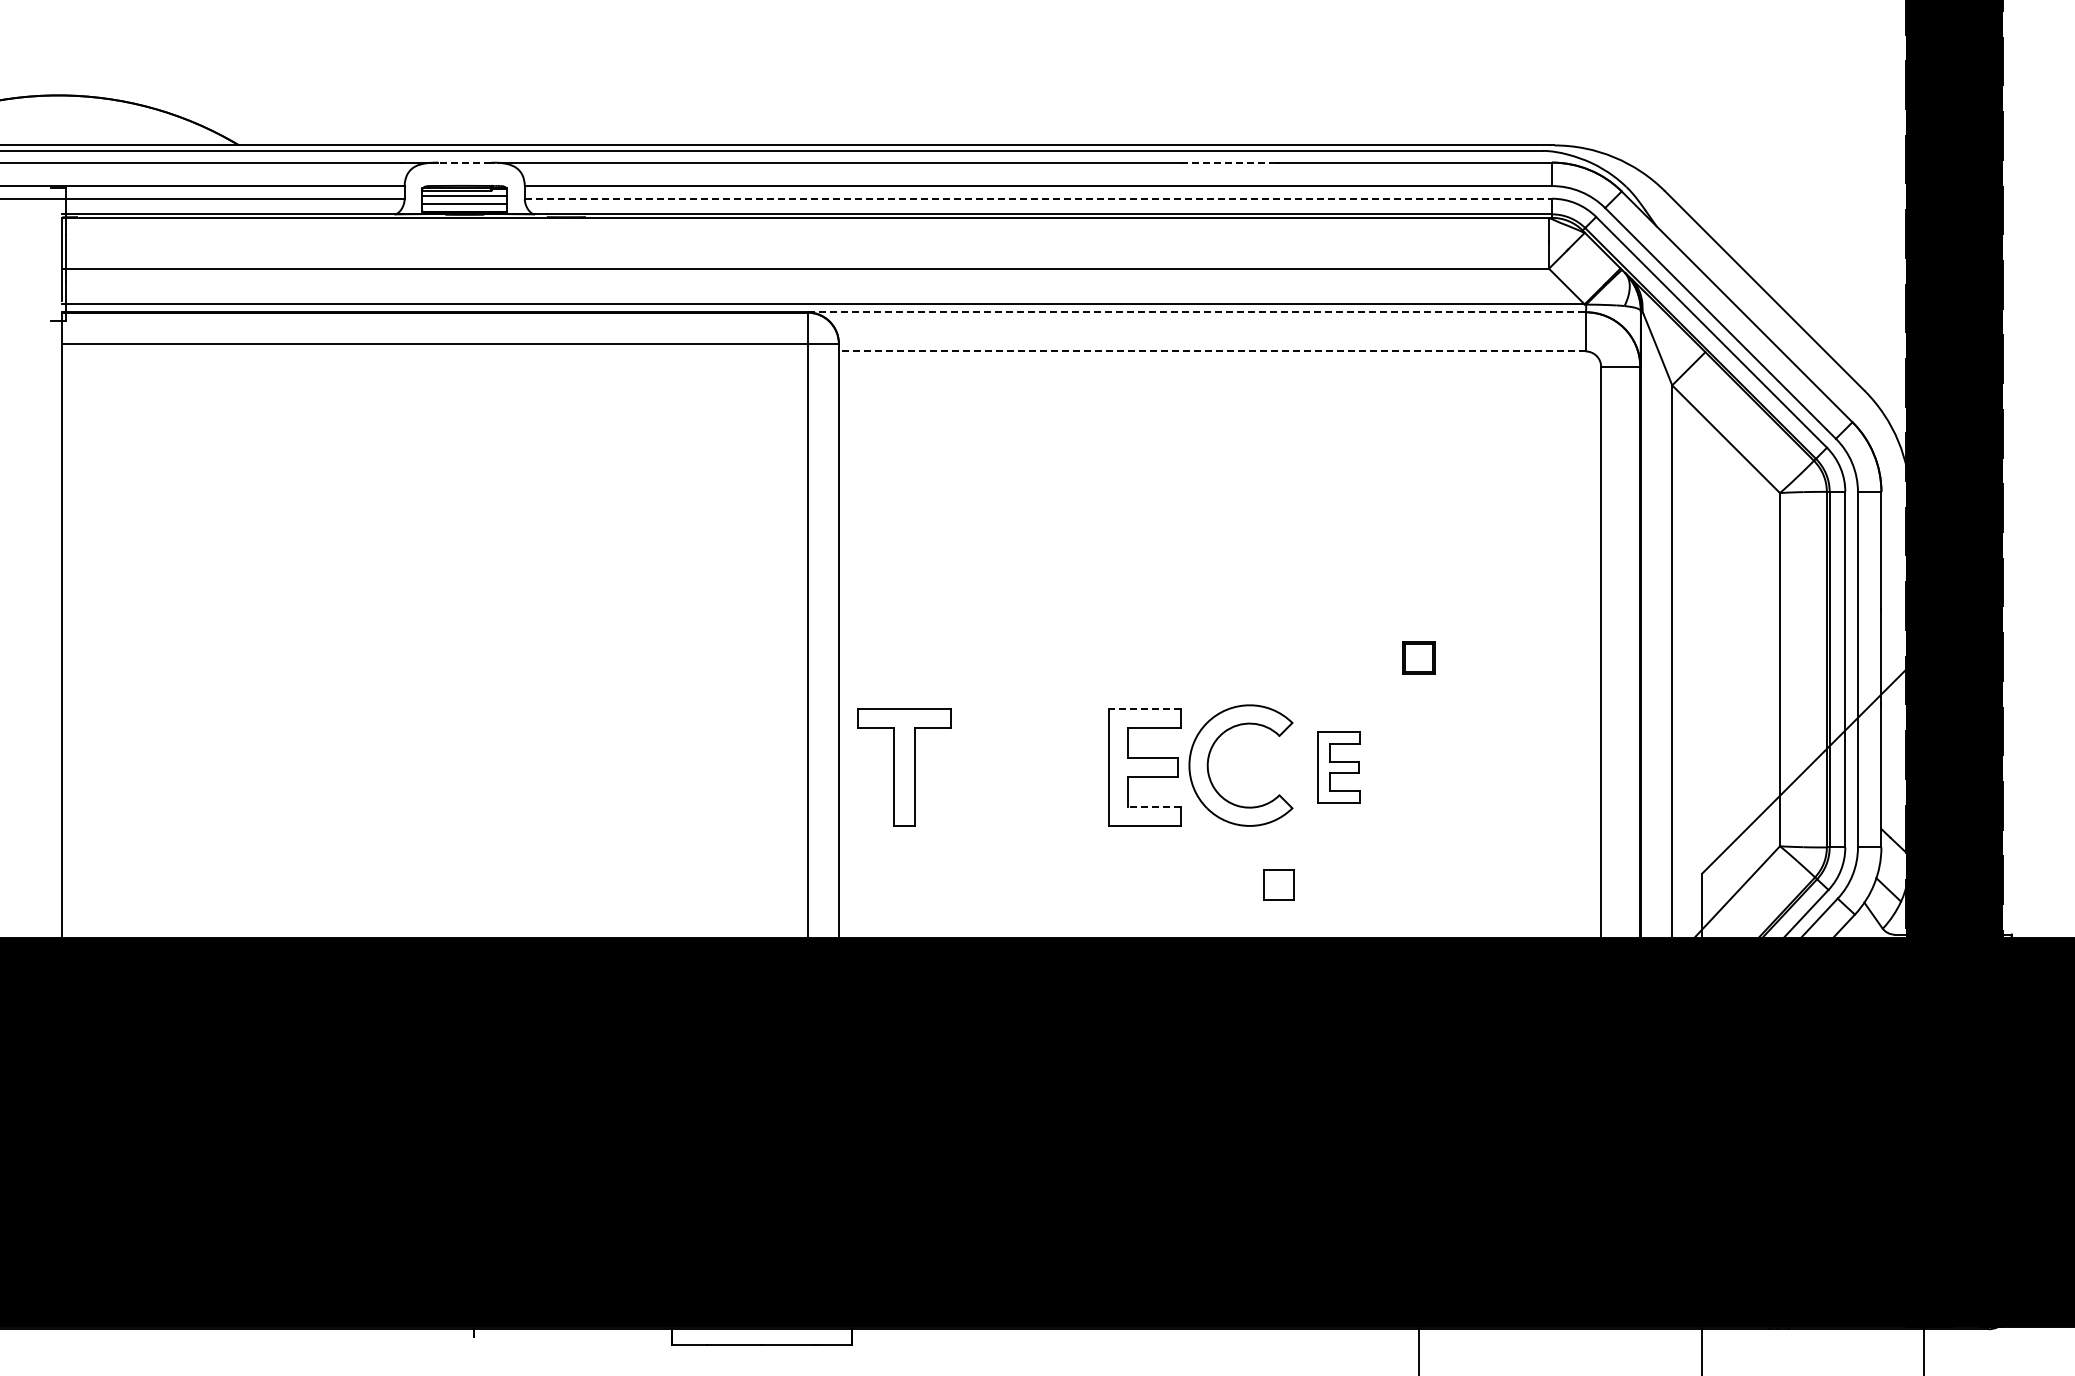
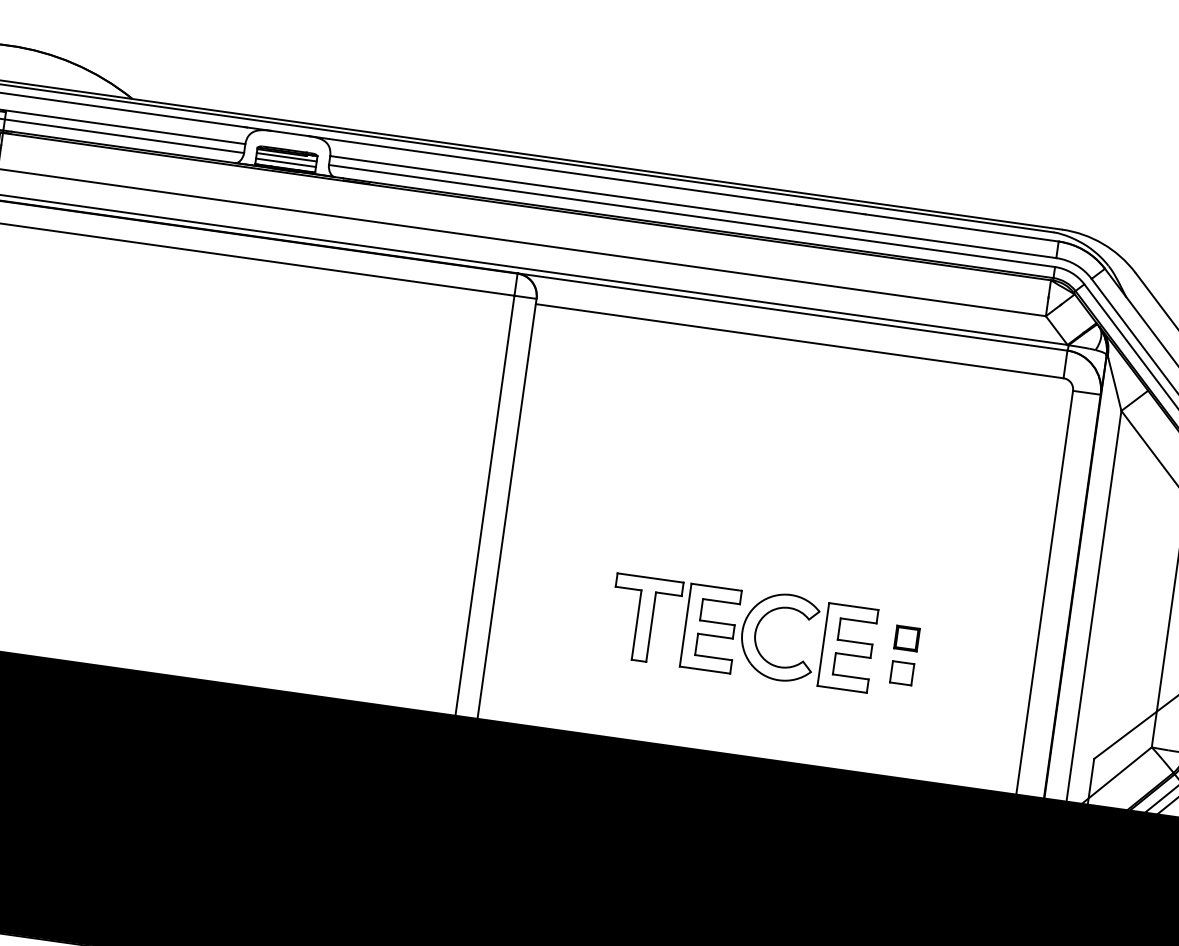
line: (464, 162) -> (289, 133), dashed -> solid
line: (1229, 162) -> (830, 209), dashed -> solid
line: (1038, 198) -> (692, 215), dashed -> solid
line: (1196, 312) -> (792, 312), dashed -> solid
line: (1211, 351) -> (799, 341), dashed -> solid
part: (1418, 657) -> (906, 638), moved
line: (1145, 709) -> (716, 587), dashed -> solid
part: (904, 767) -> (644, 619), moved
part: (1338, 767) -> (847, 647), size x1.67
line: (1154, 807) -> (713, 657), dashed -> solid
part: (1278, 884) -> (901, 672), moved

